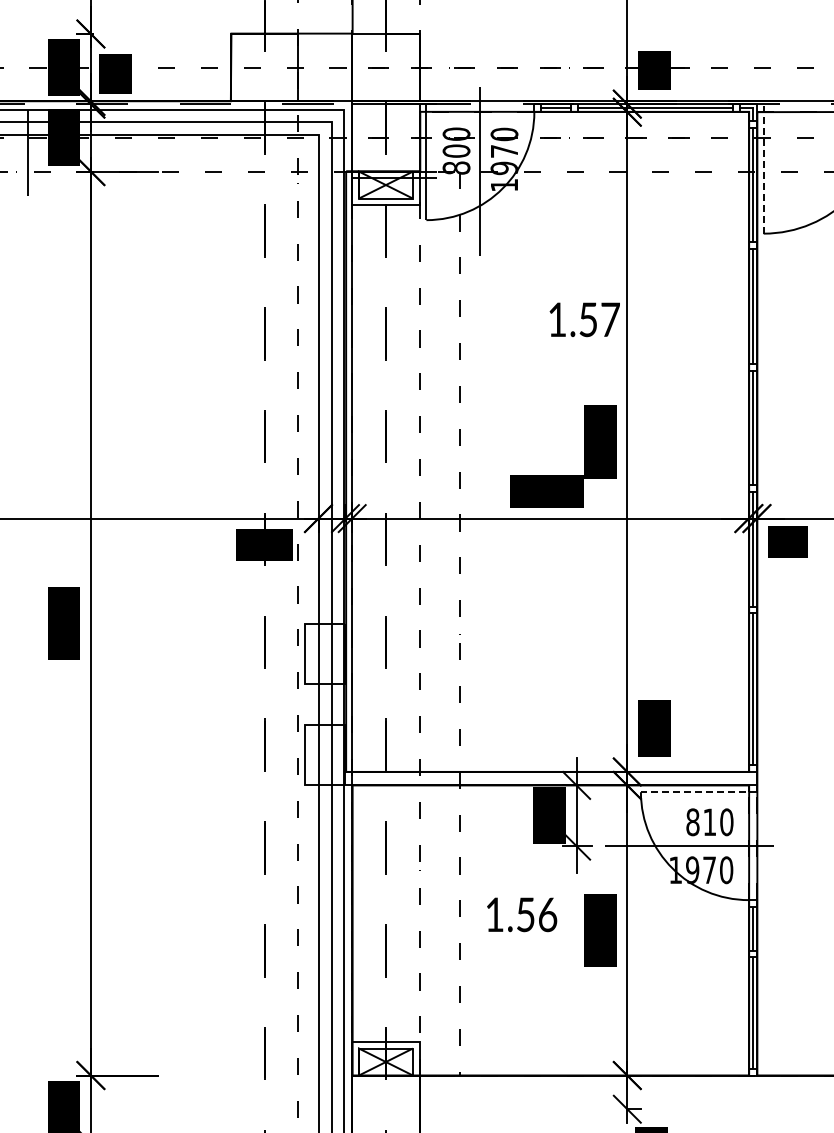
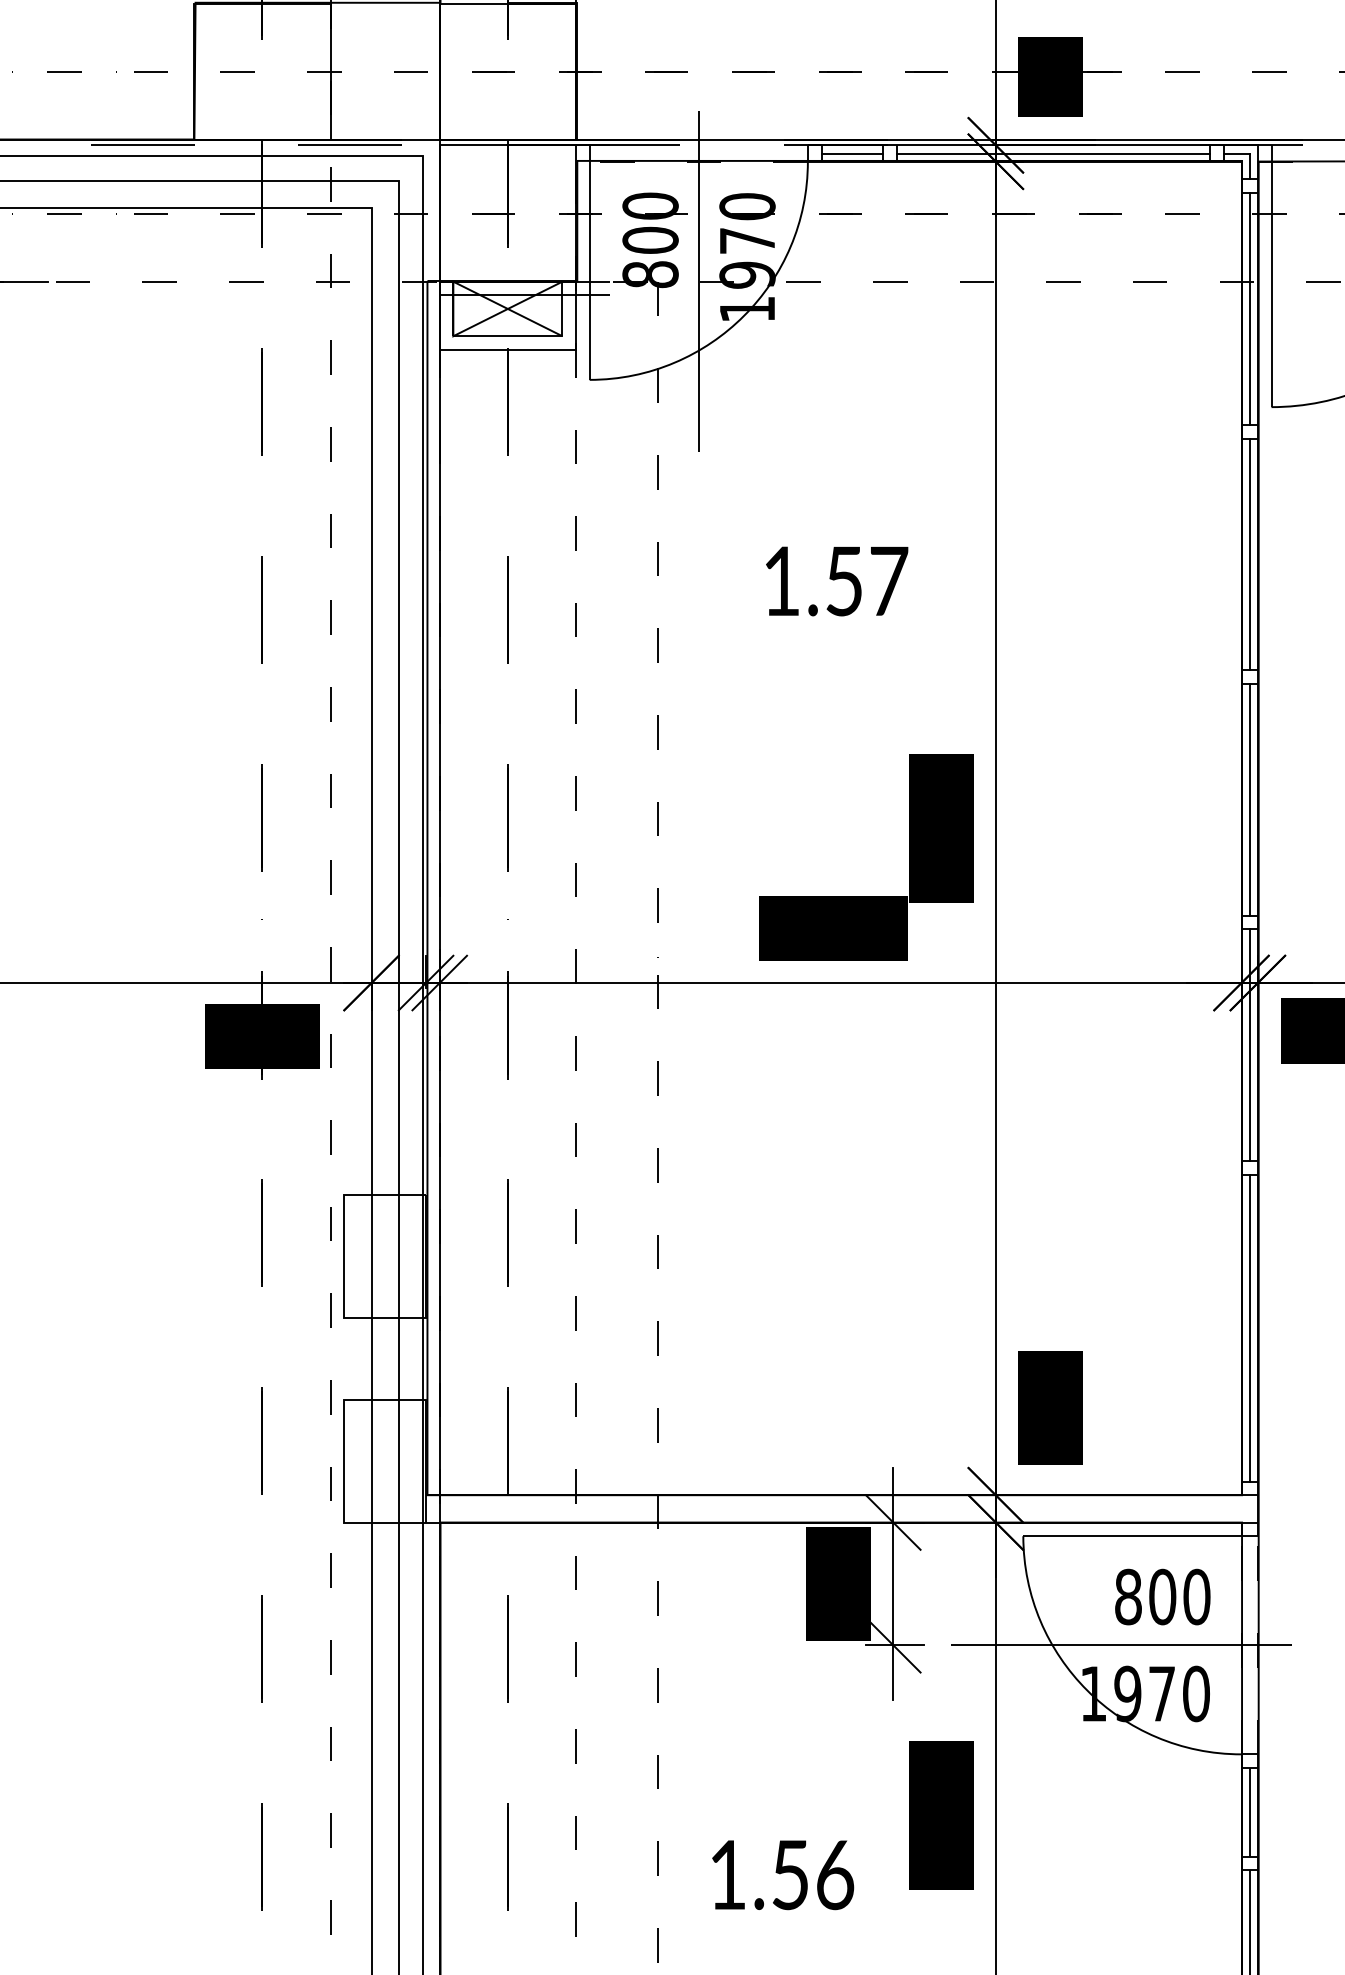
line: (763, 168) -> (1271, 275), dashed -> solid
text: (584, 319) -> (836, 580), moved
line: (698, 792) -> (1139, 1536), dashed -> solid
text: (709, 822) -> (1161, 1597), 810 -> 800
text: (522, 914) -> (783, 1874), moved

